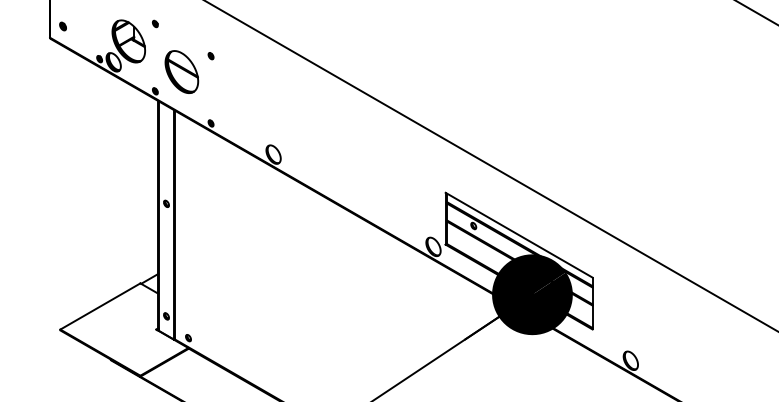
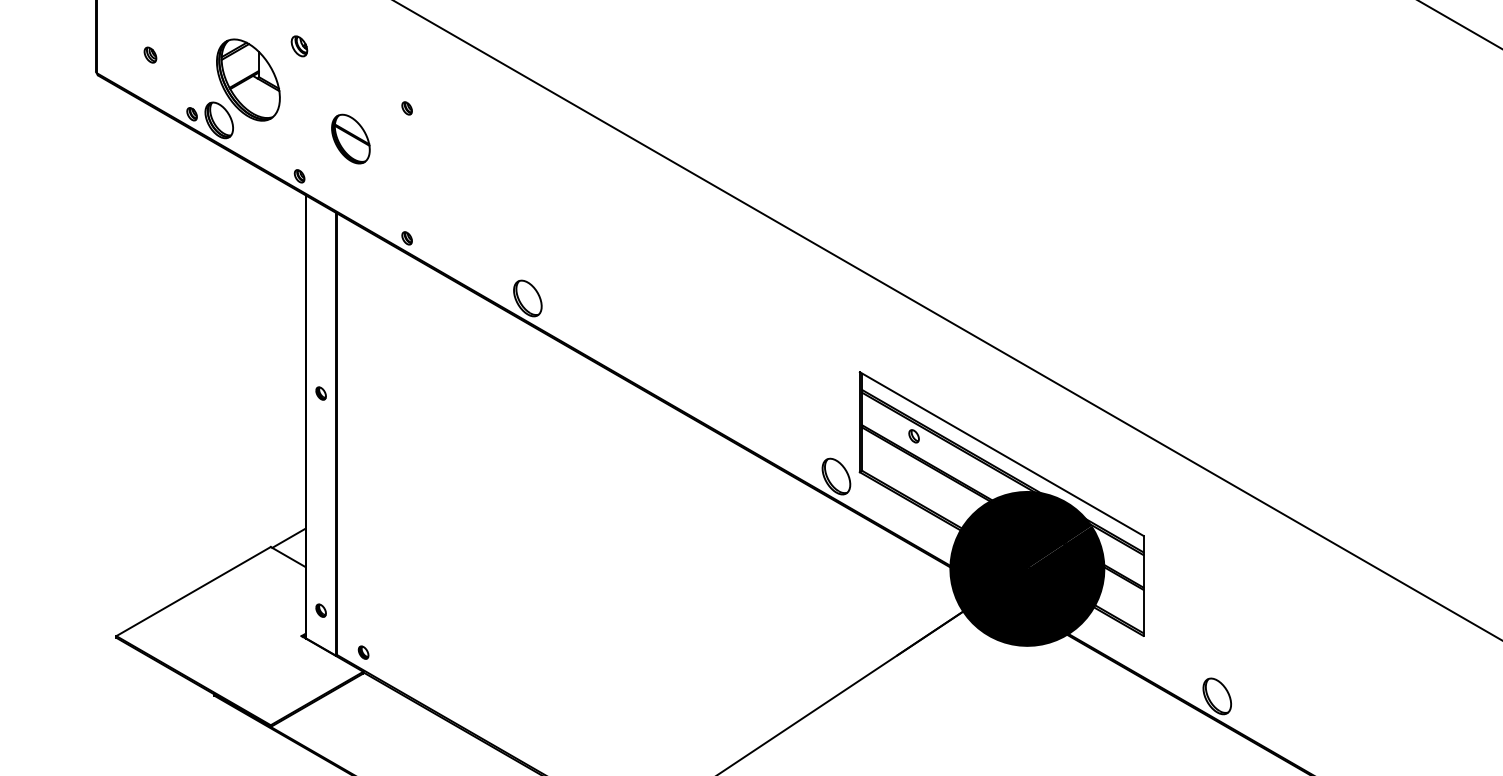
part: (155, 23) -> (299, 45), size x1.6
part: (62, 26) -> (149, 55), moved
part: (181, 71) -> (350, 138), size x0.6

